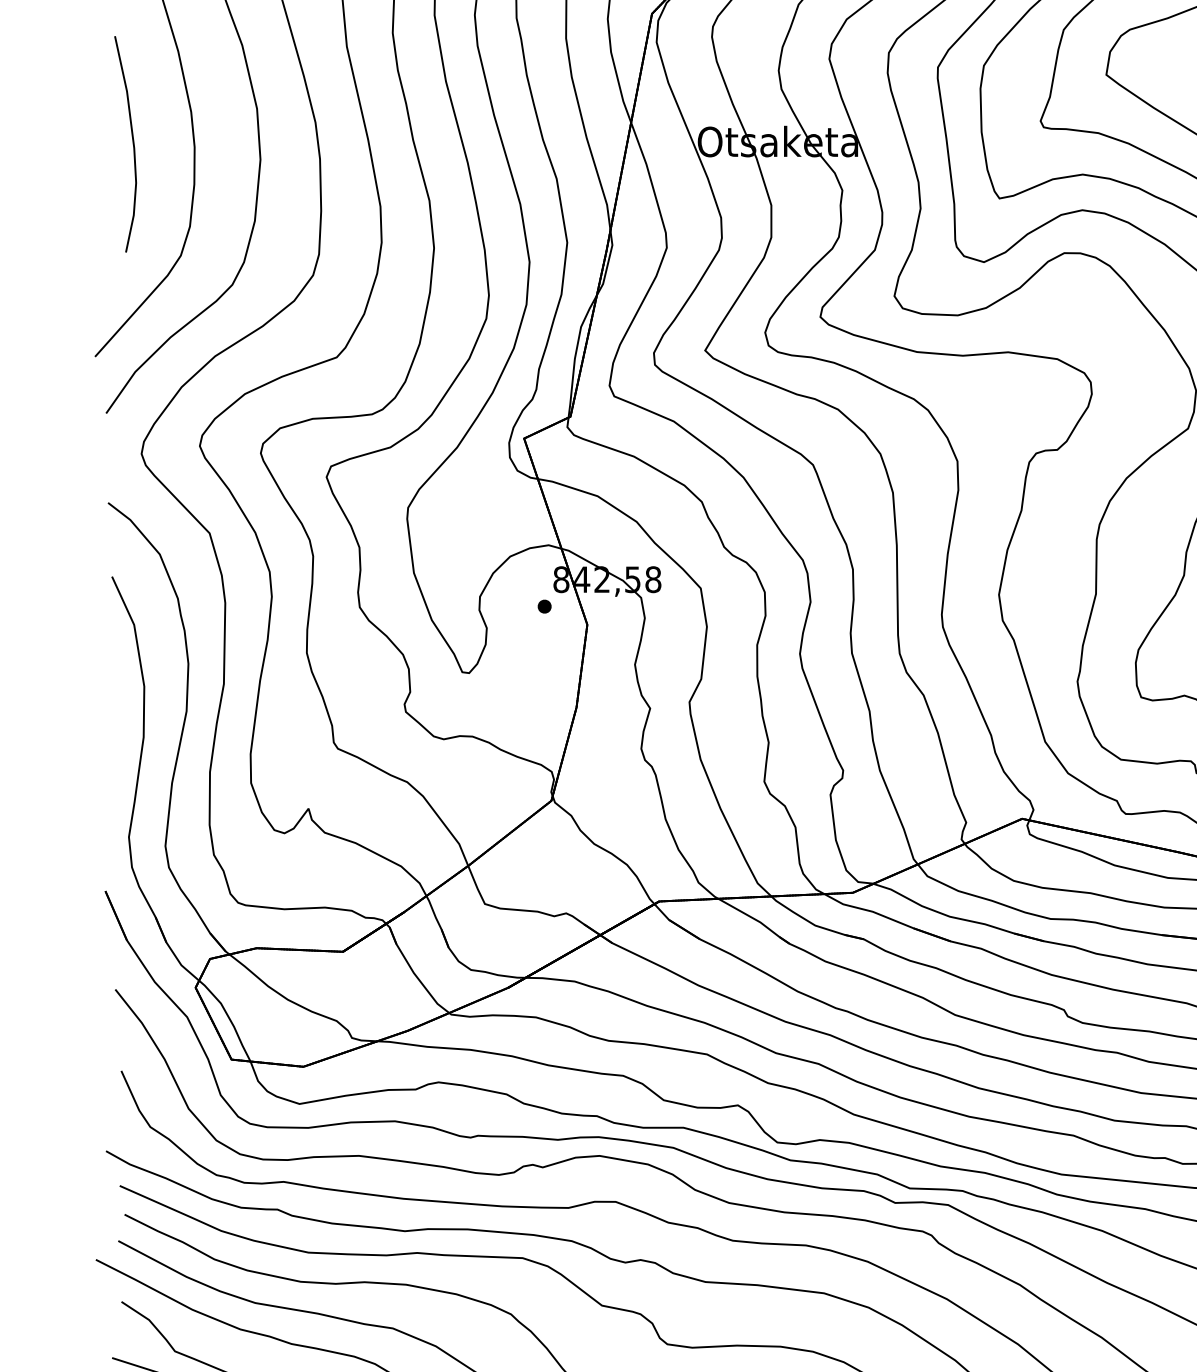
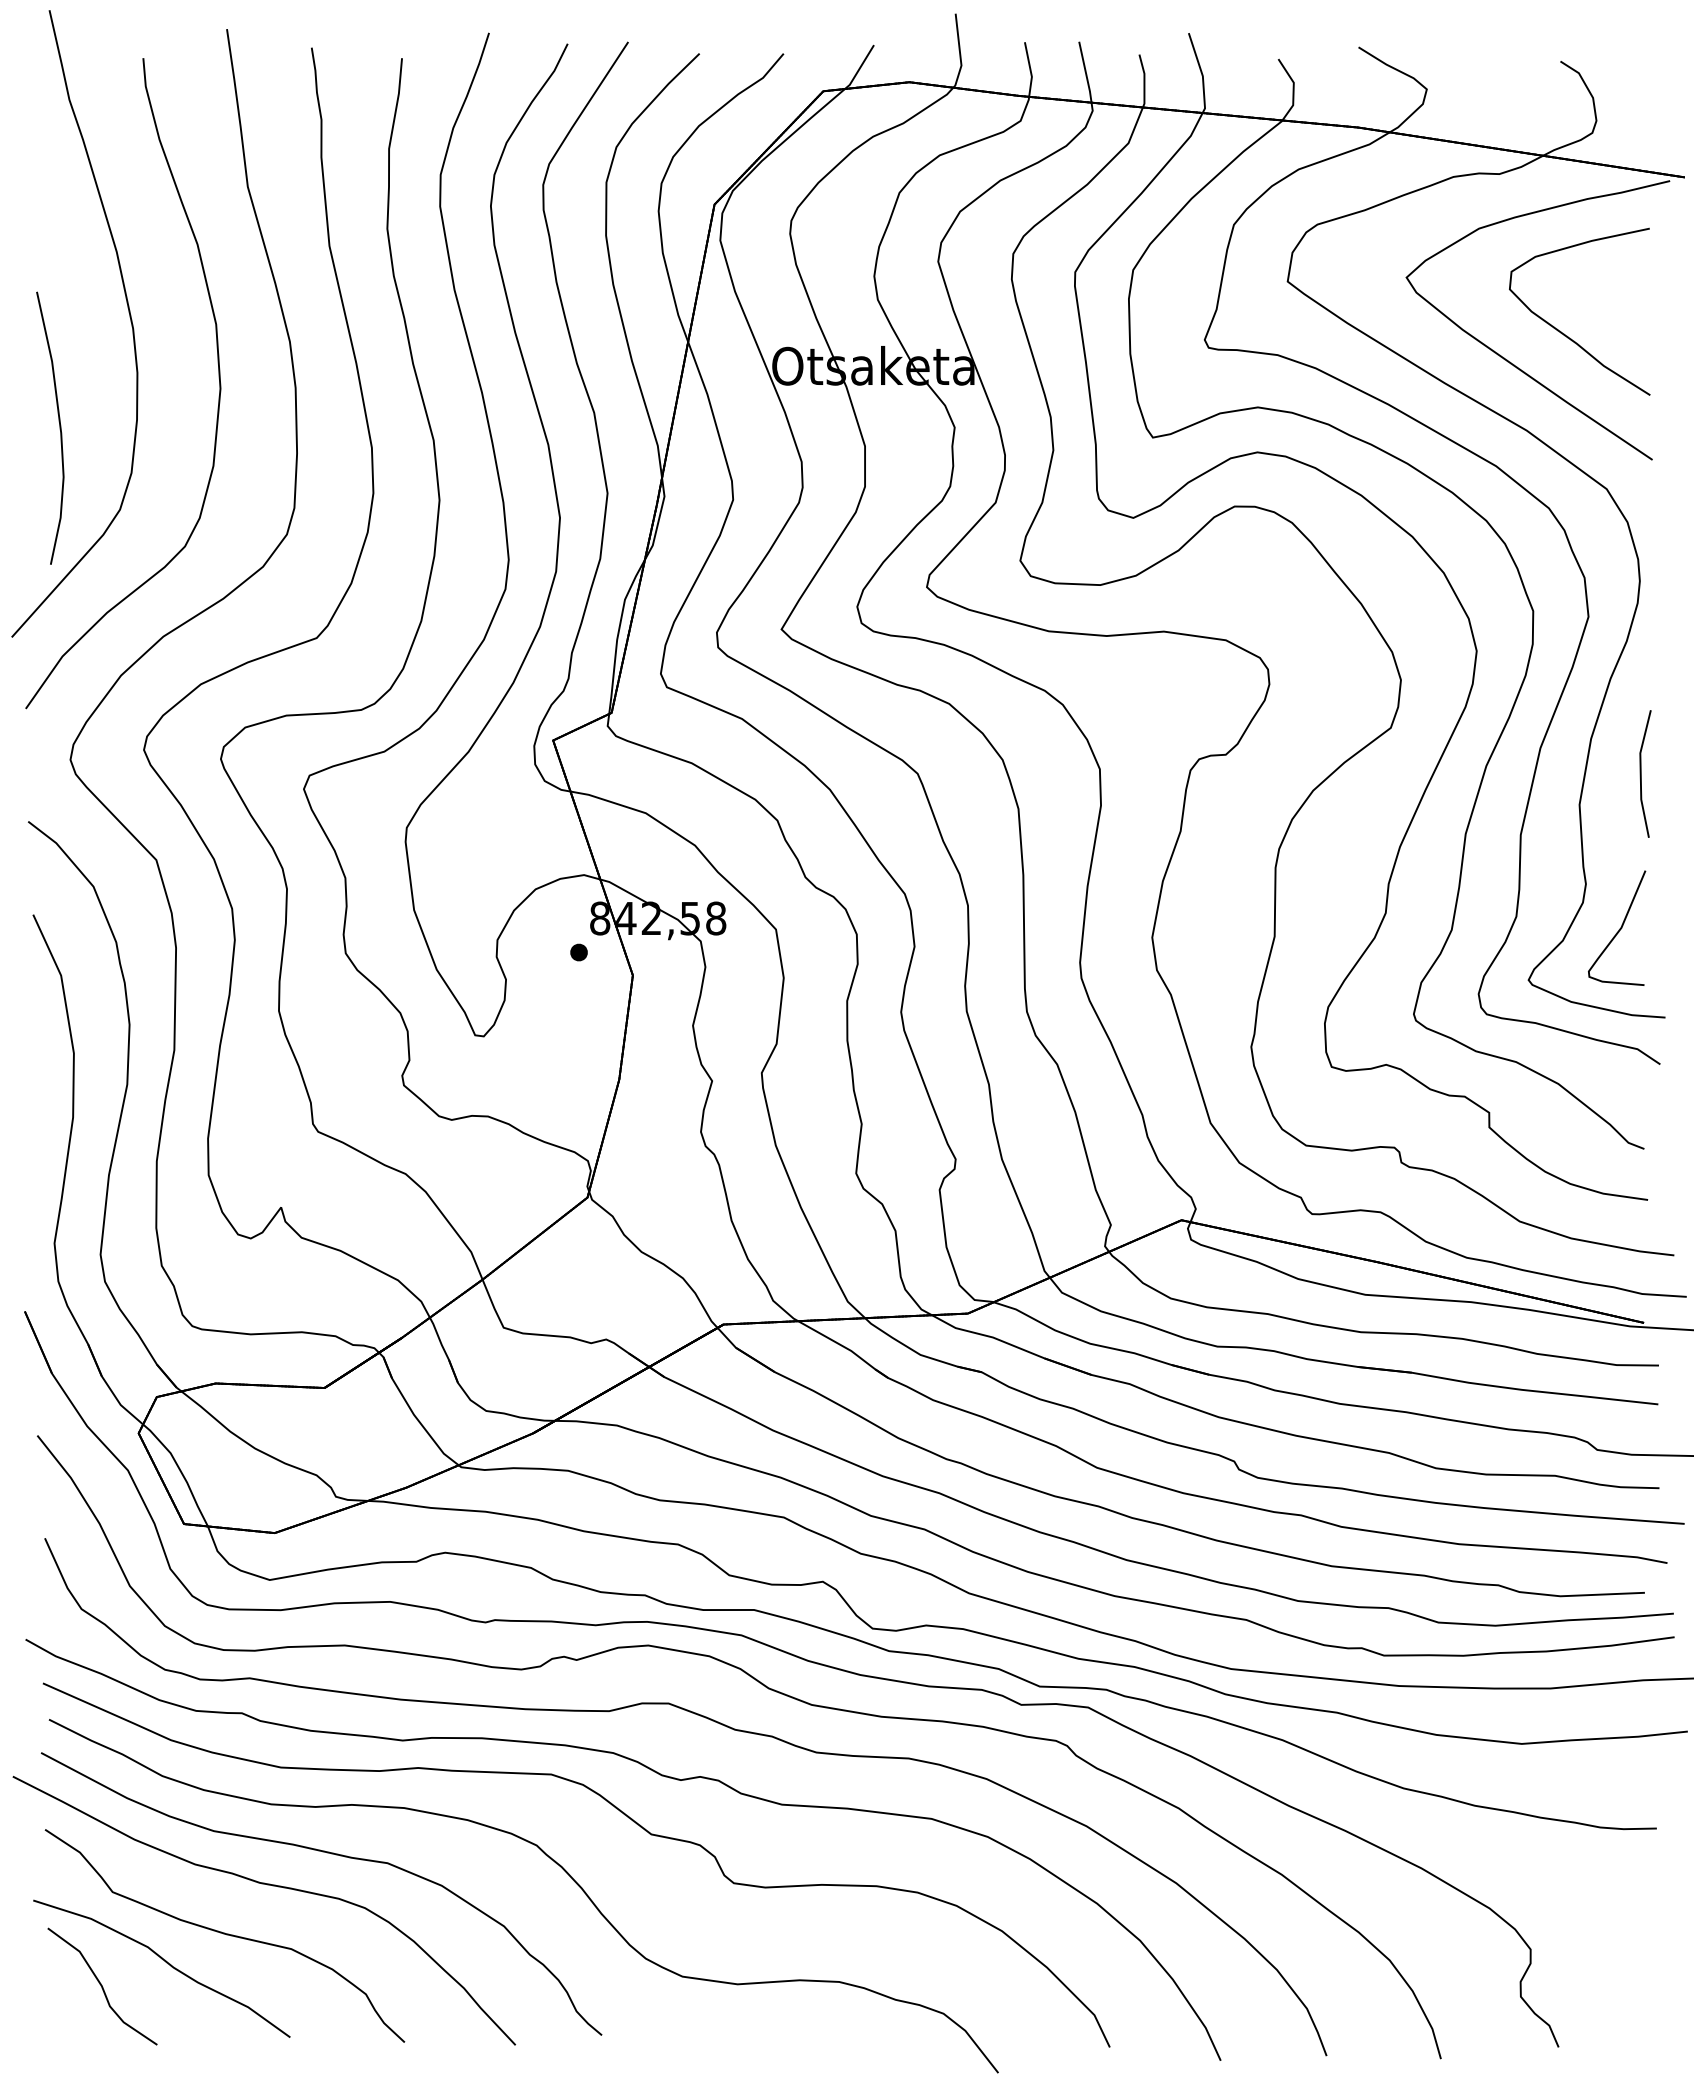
curve: (132, 143) -> (59, 427), moved

